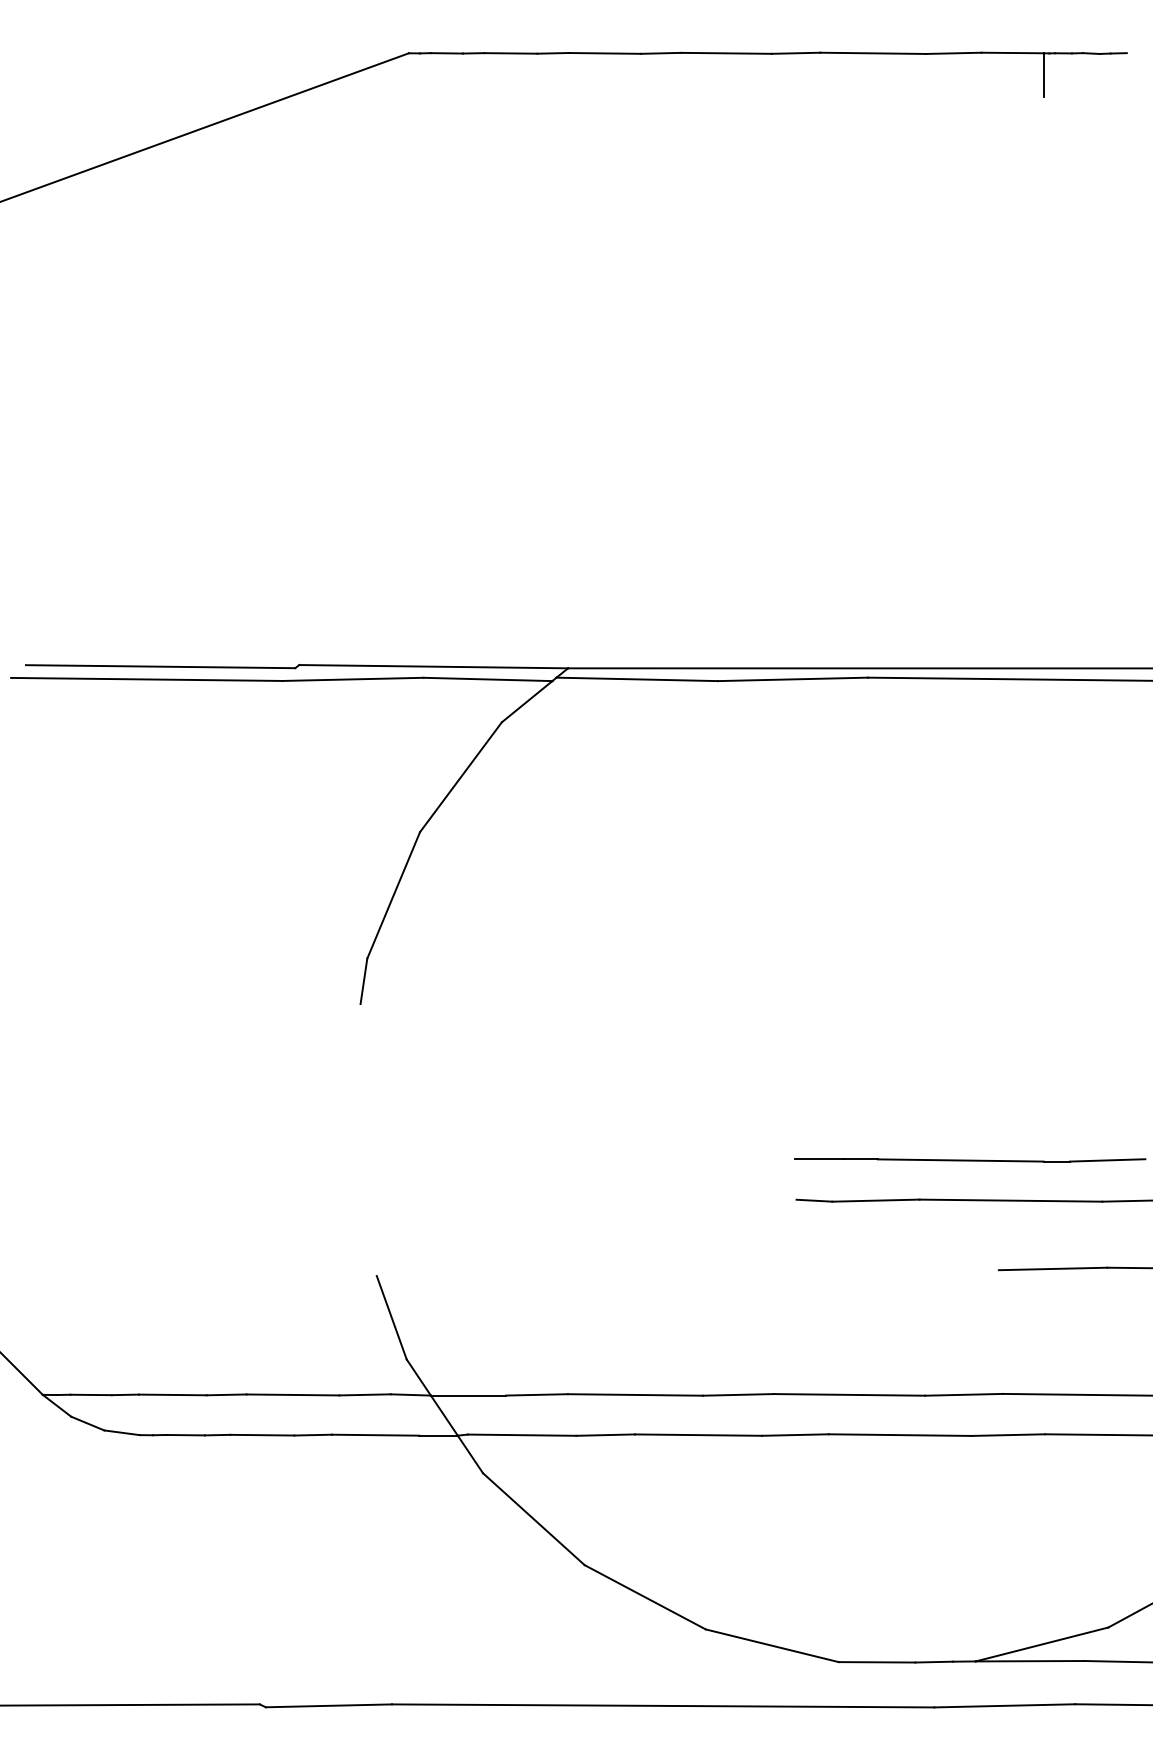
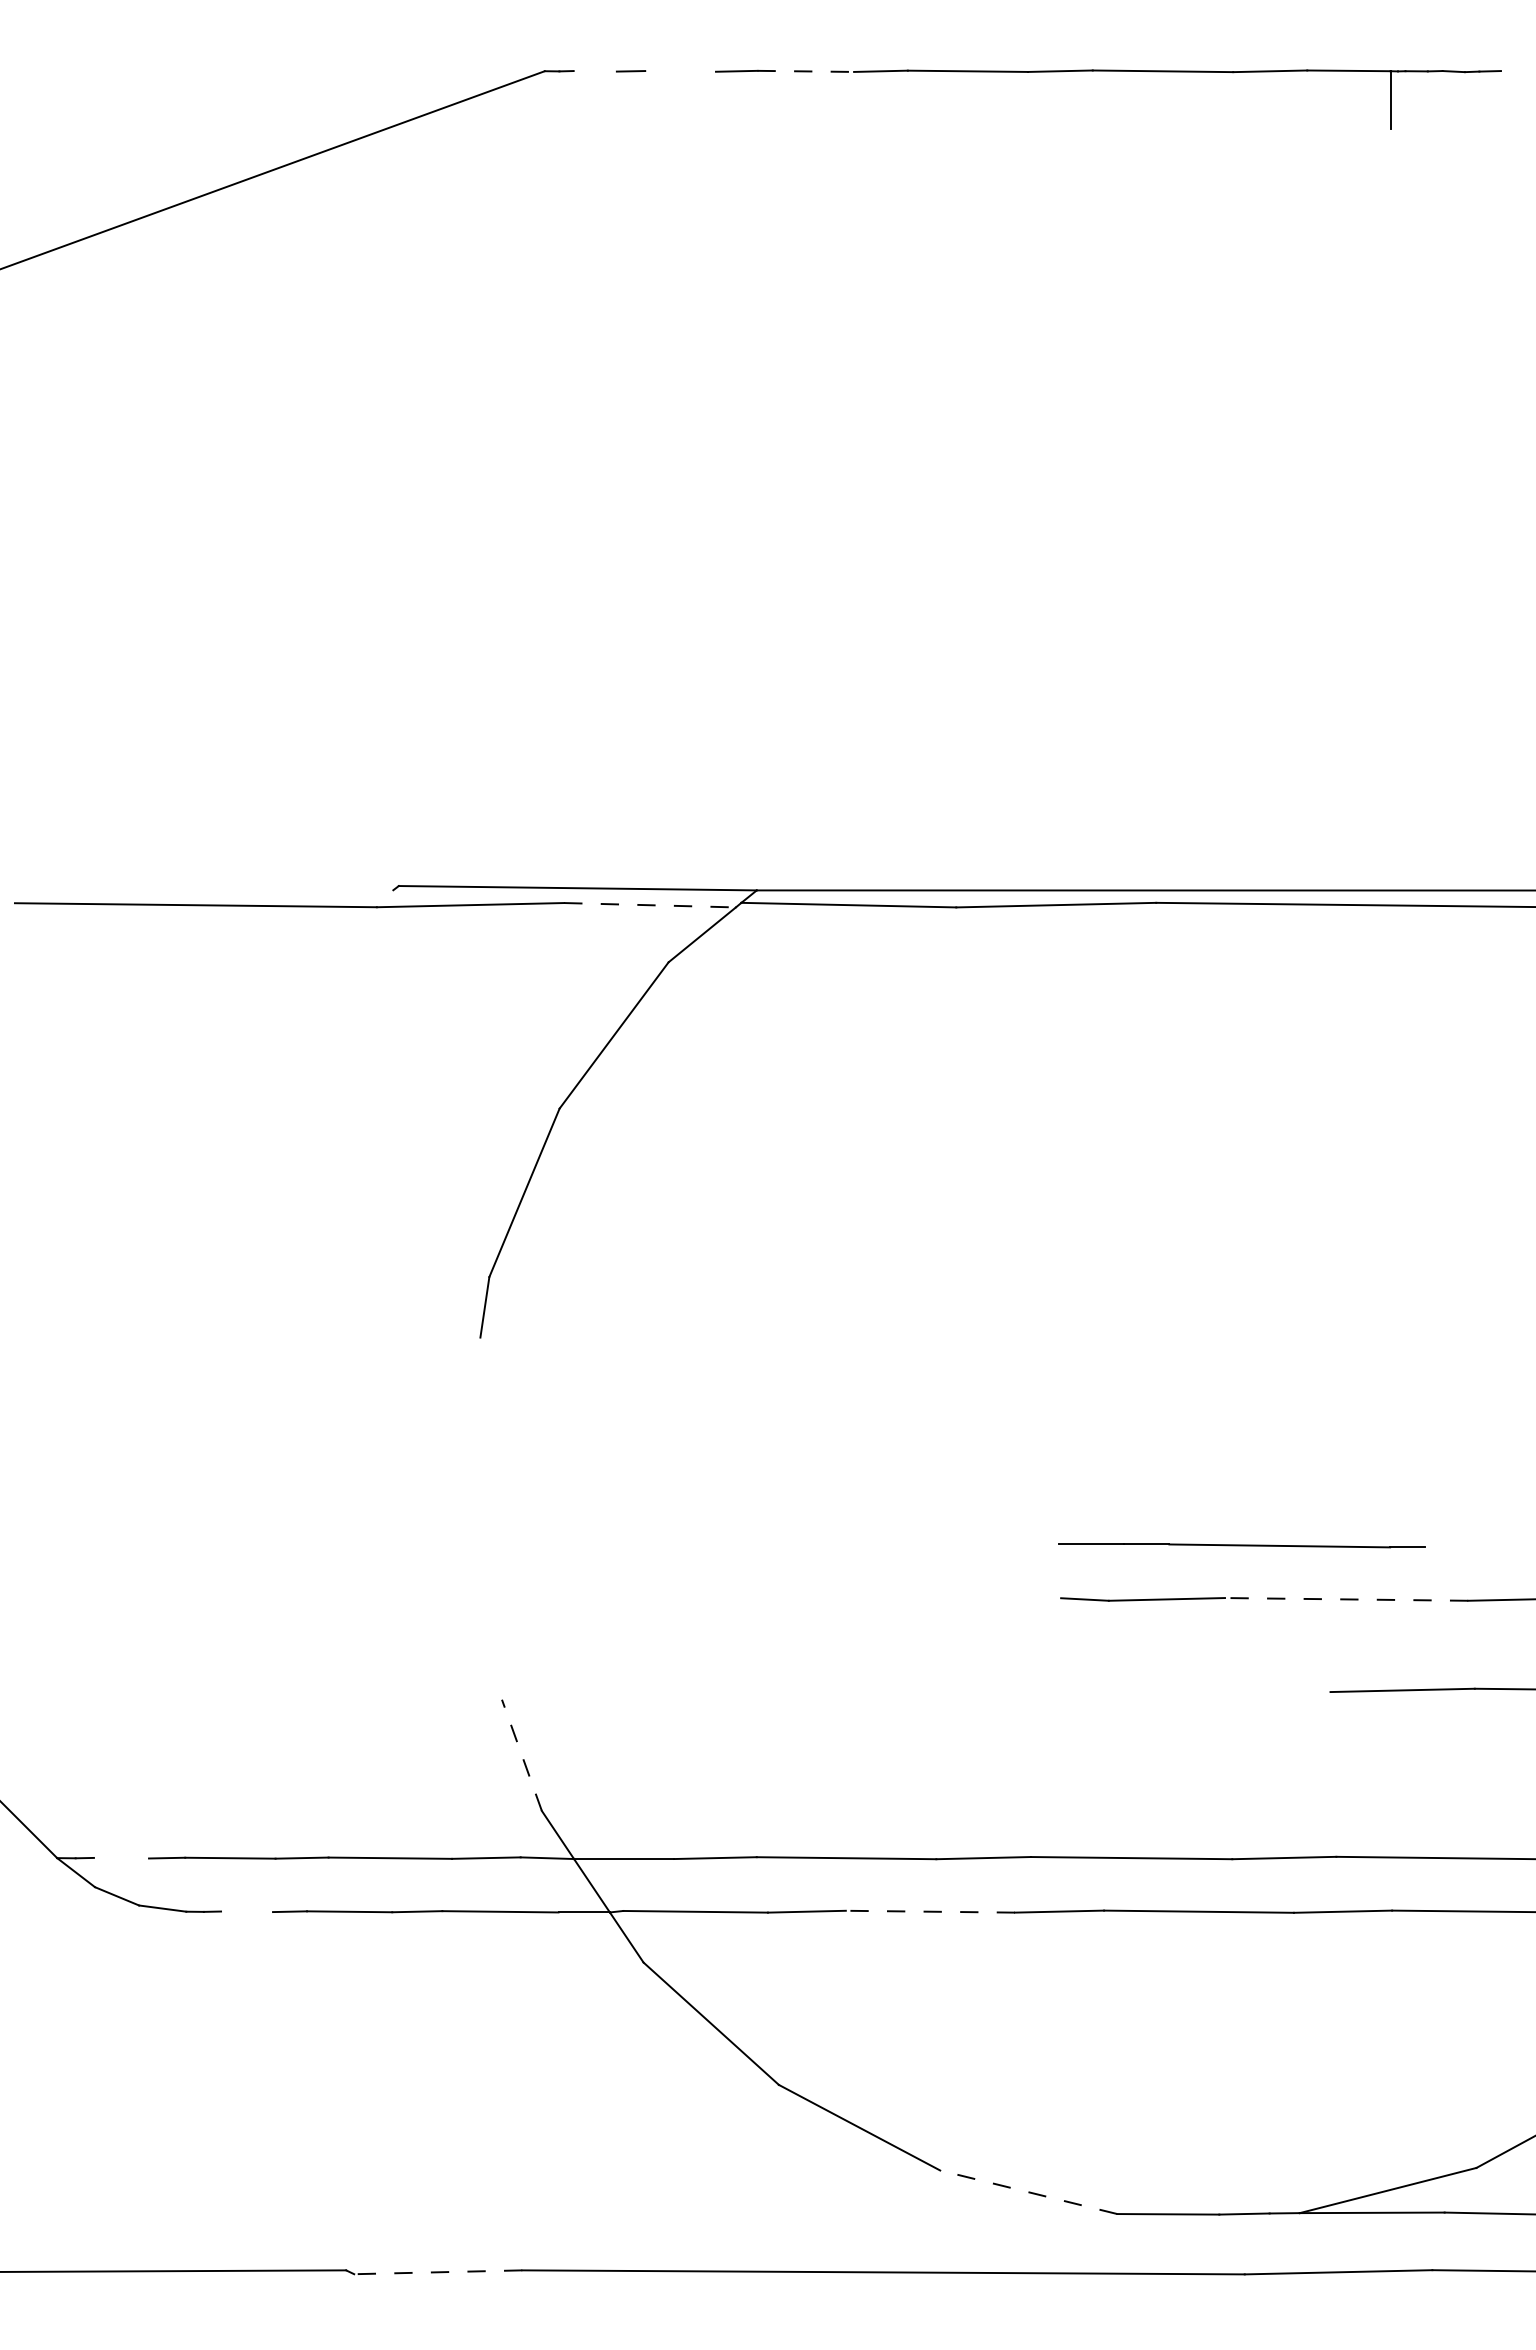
line: (446, 53) -> (594, 71), removed
line: (510, 53) -> (680, 71), removed
line: (605, 53) -> (806, 71), solid -> dashed
line: (160, 666) -> (213, 888), removed
line: (488, 679) -> (650, 905), solid -> dashed
line: (1107, 1160) -> (1475, 1545), removed
line: (1010, 1200) -> (1346, 1599), solid -> dashed
line: (391, 1317) -> (521, 1754), solid -> dashed
line: (91, 1394) -> (121, 1857), removed
line: (185, 1434) -> (247, 1911), removed
line: (698, 1434) -> (930, 1911), solid -> dashed
line: (772, 1645) -> (1028, 2192), solid -> dashed
line: (328, 1706) -> (437, 2272), solid -> dashed

